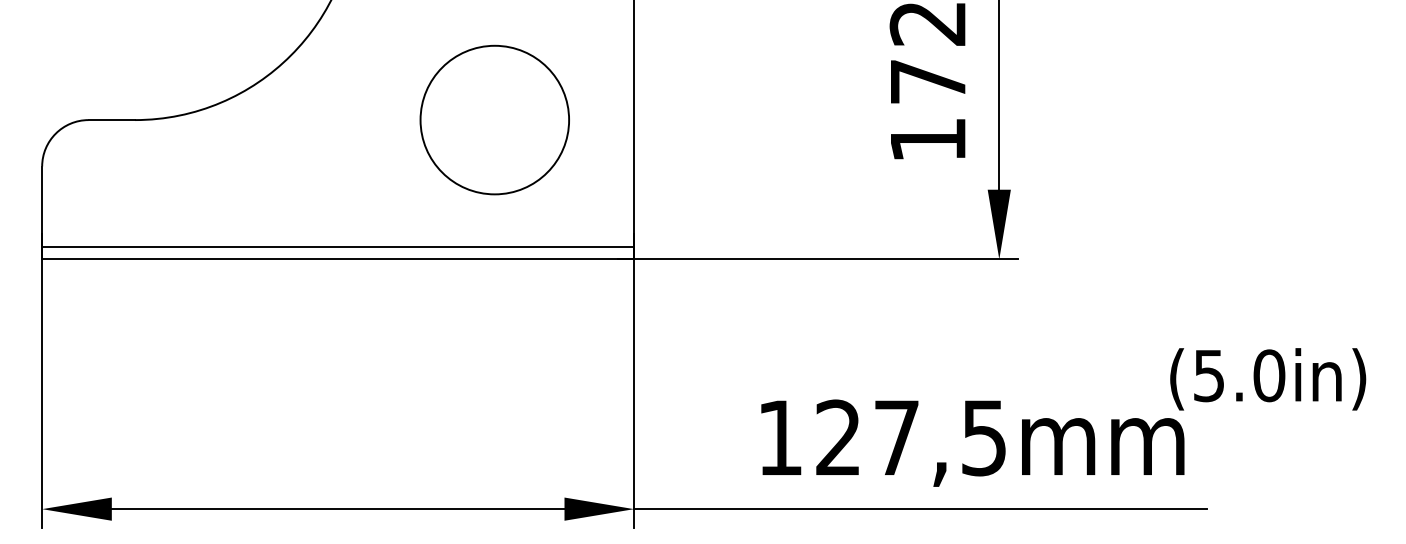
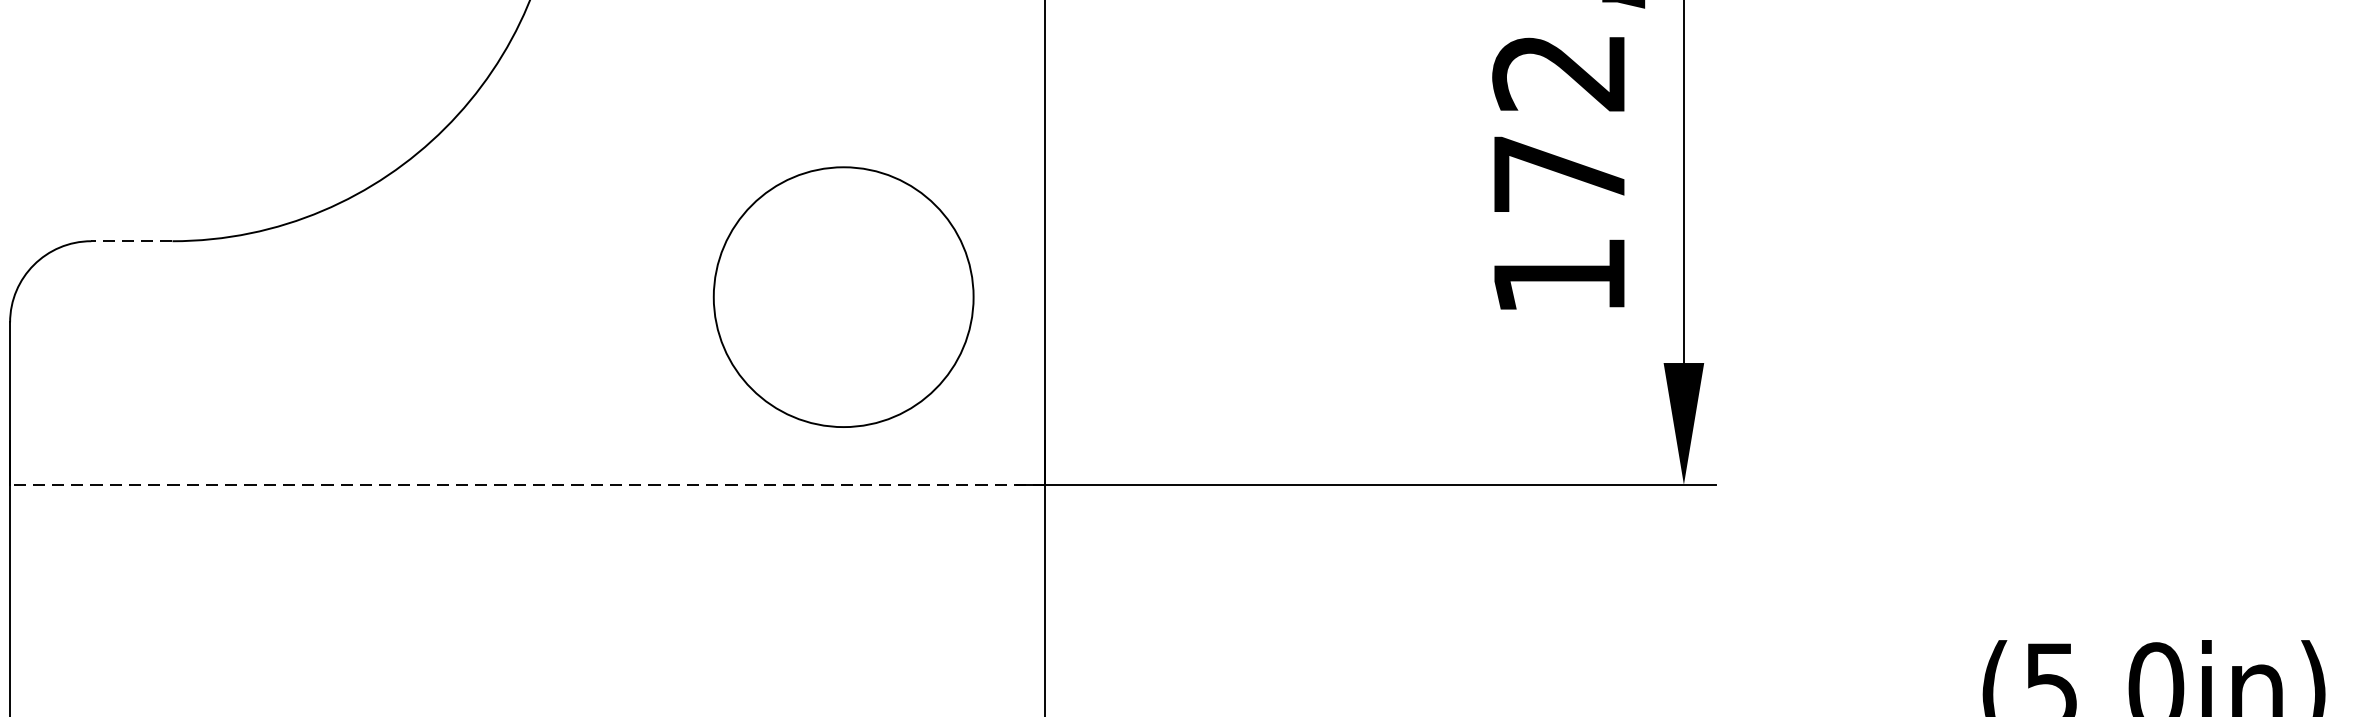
circle: (494, 119) -> (843, 296), moved
line: (111, 120) -> (131, 241), solid -> dashed
line: (338, 247) -> (528, 464), removed
line: (338, 259) -> (528, 485), solid -> dashed

